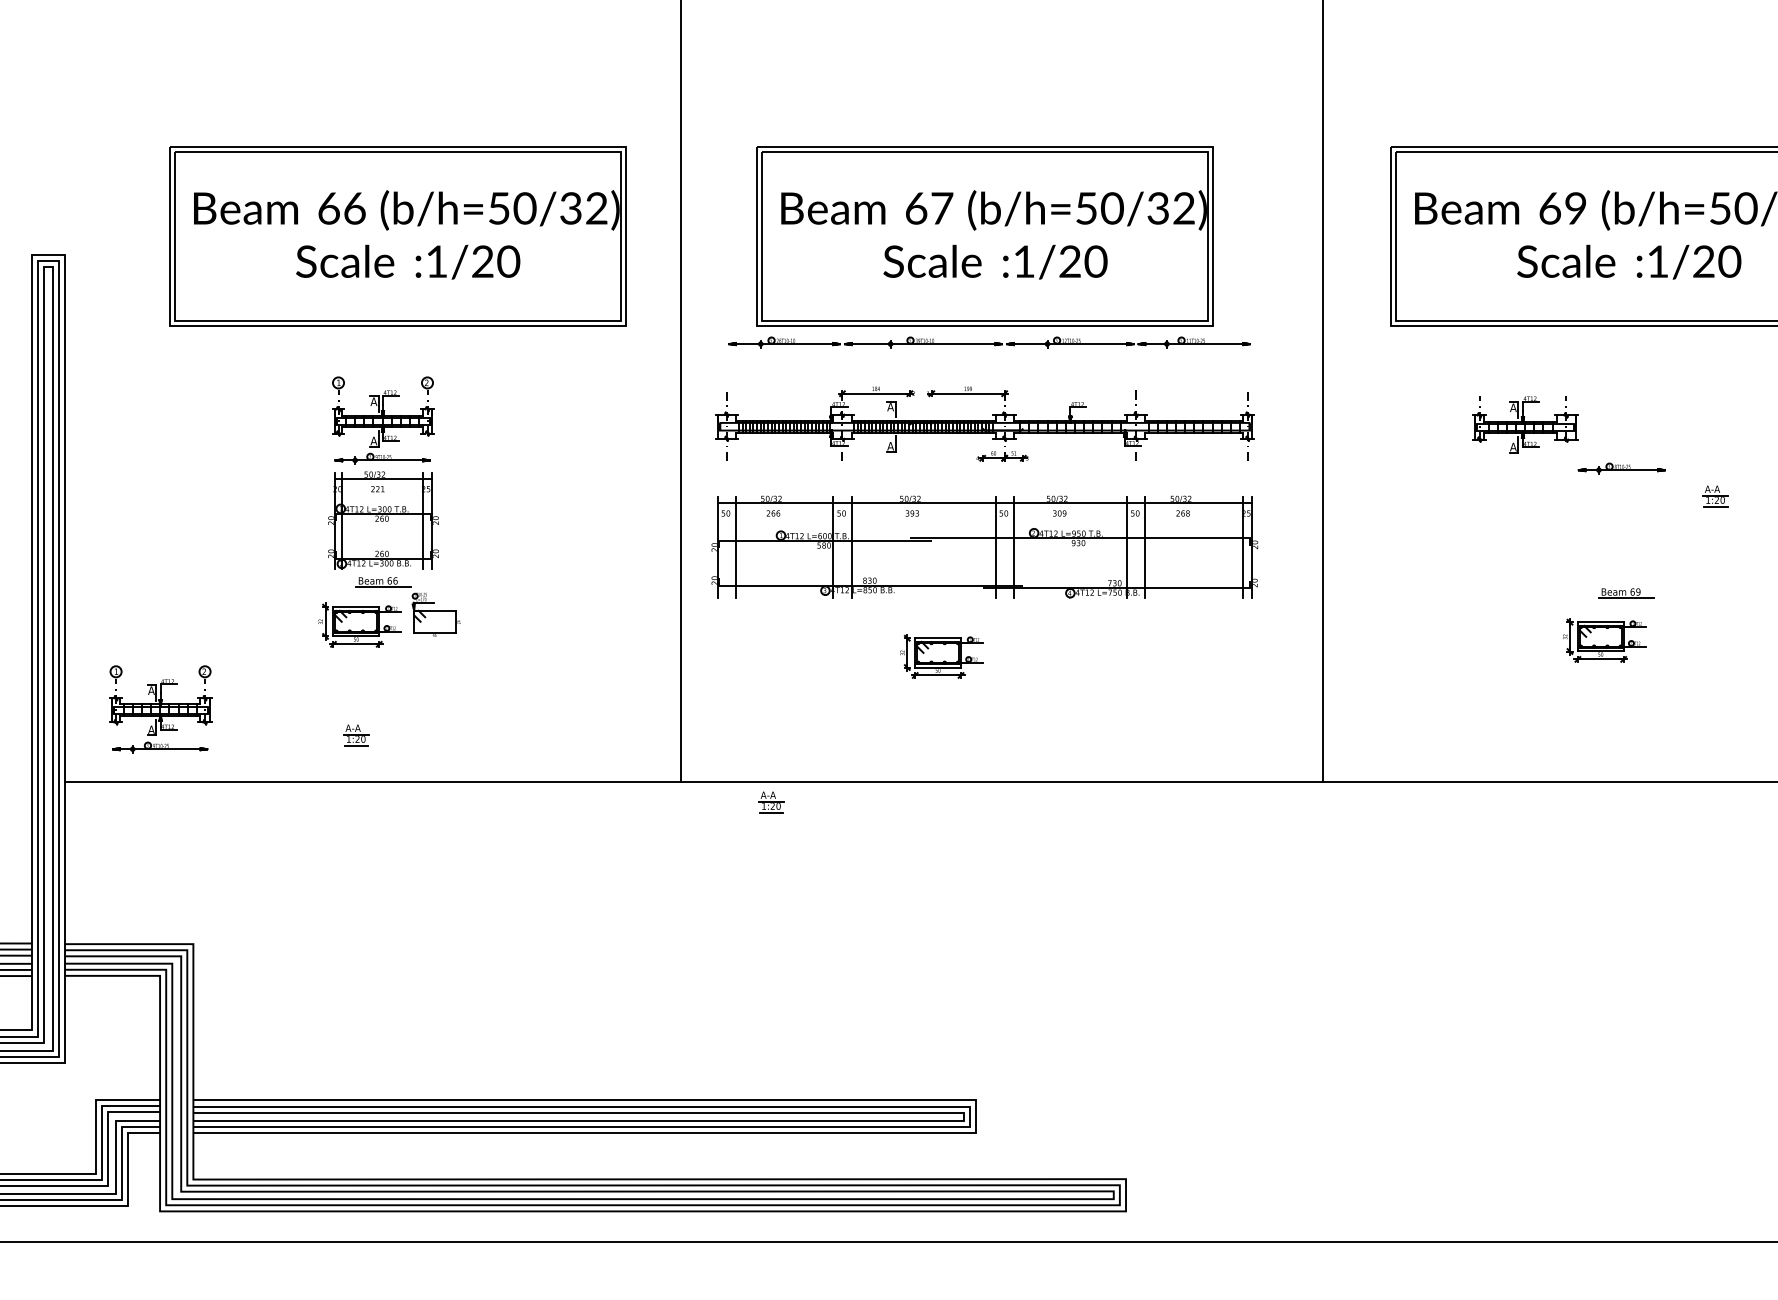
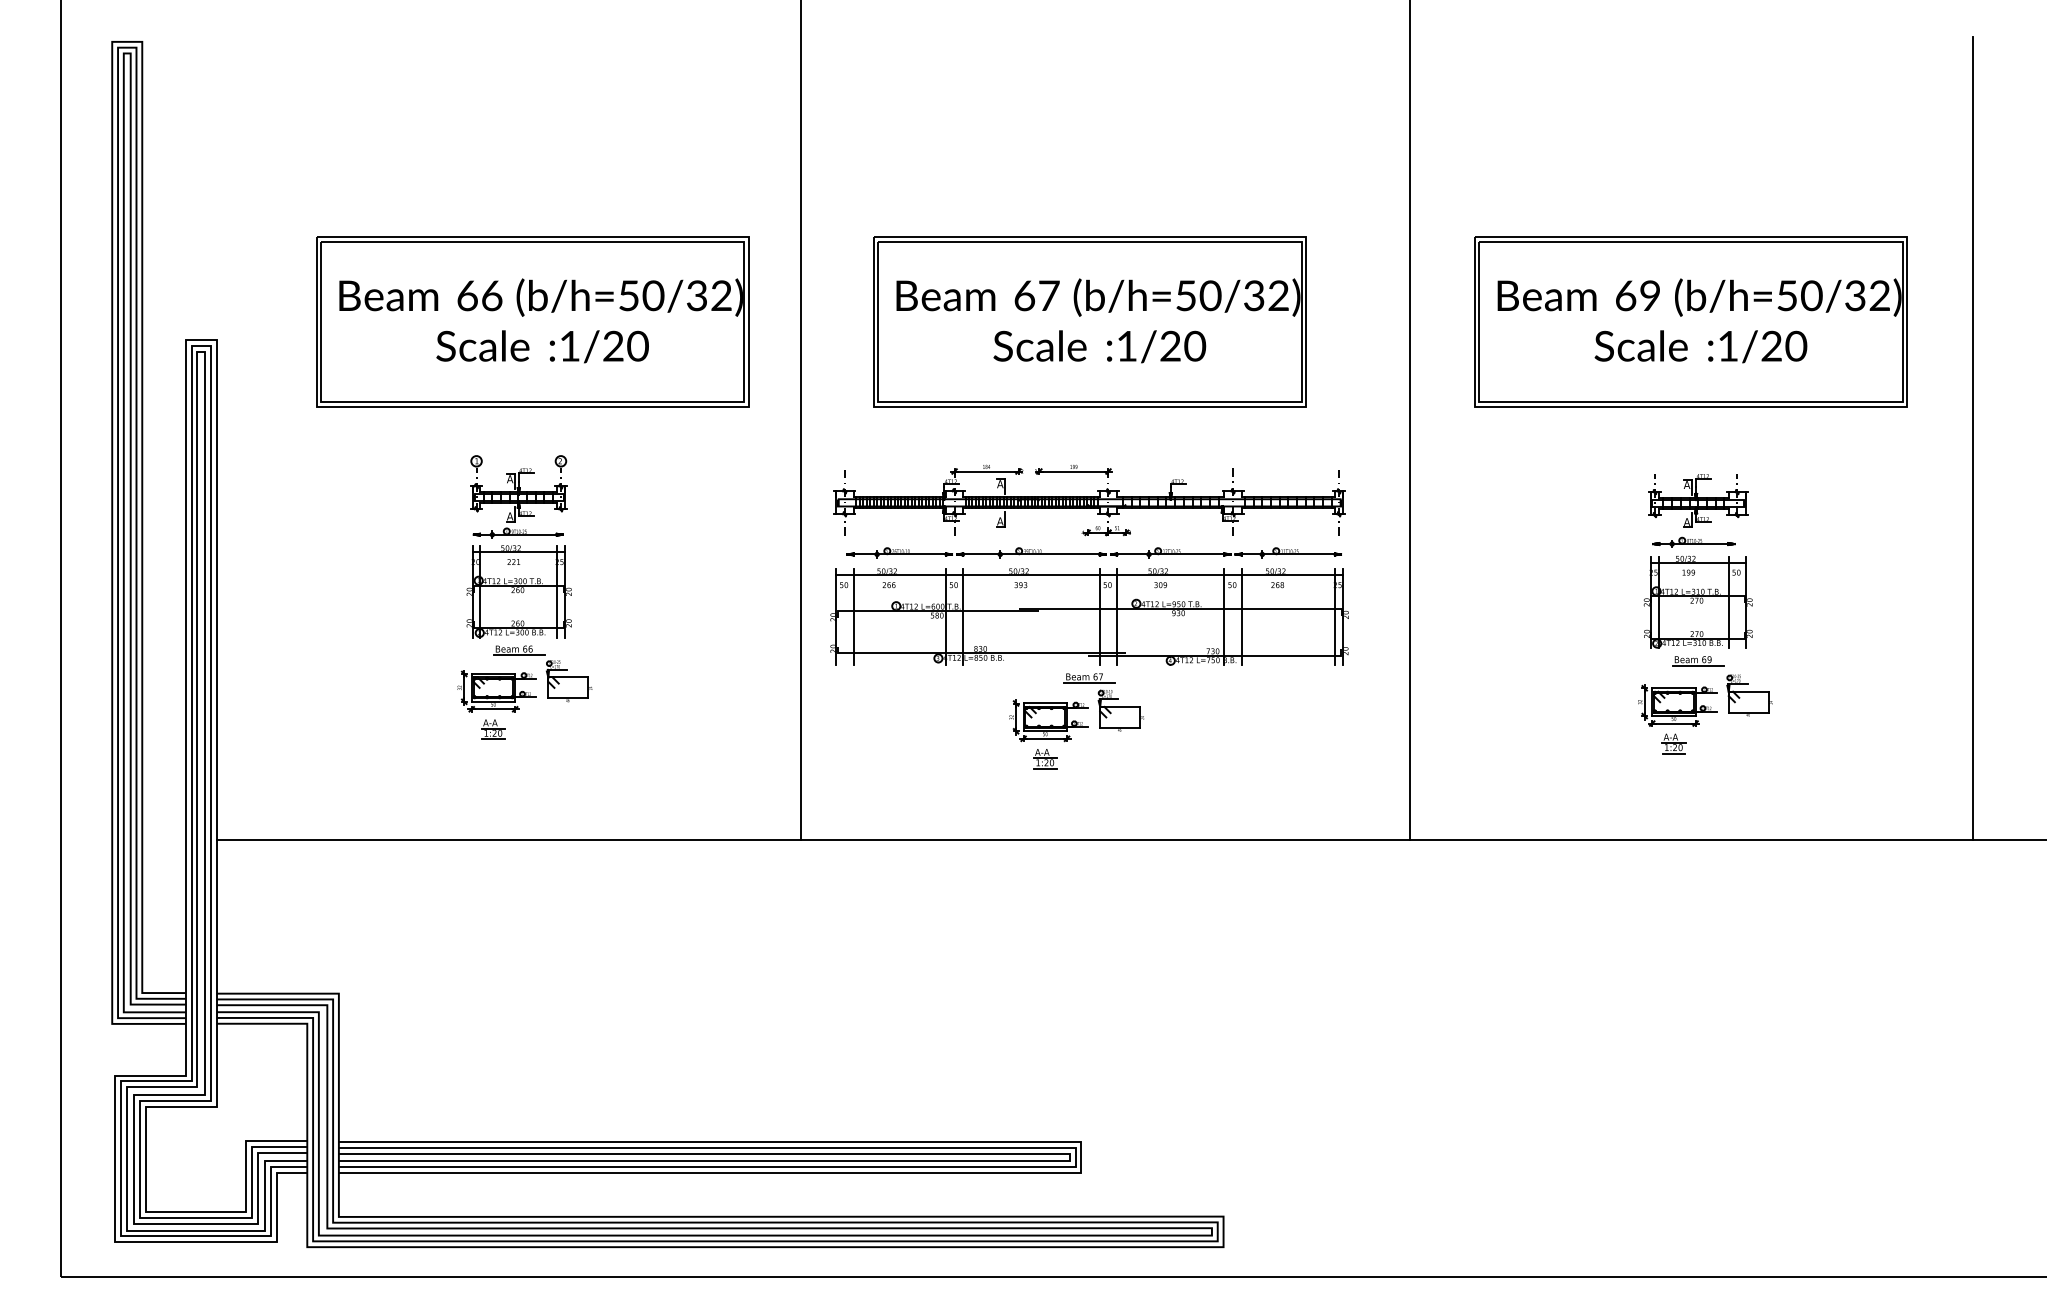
part: (988, 342) -> (1093, 552), moved
part: (1525, 424) -> (1698, 500), moved
part: (1715, 495) -> (1673, 743), moved
part: (1625, 530) -> (1697, 601), added
part: (1680, 629) -> (1749, 695), added
part: (999, 637) -> (1103, 702), added
part: (160, 708) -> (307, 770), removed
part: (356, 735) -> (493, 729), moved
part: (771, 802) -> (1045, 759), moved

